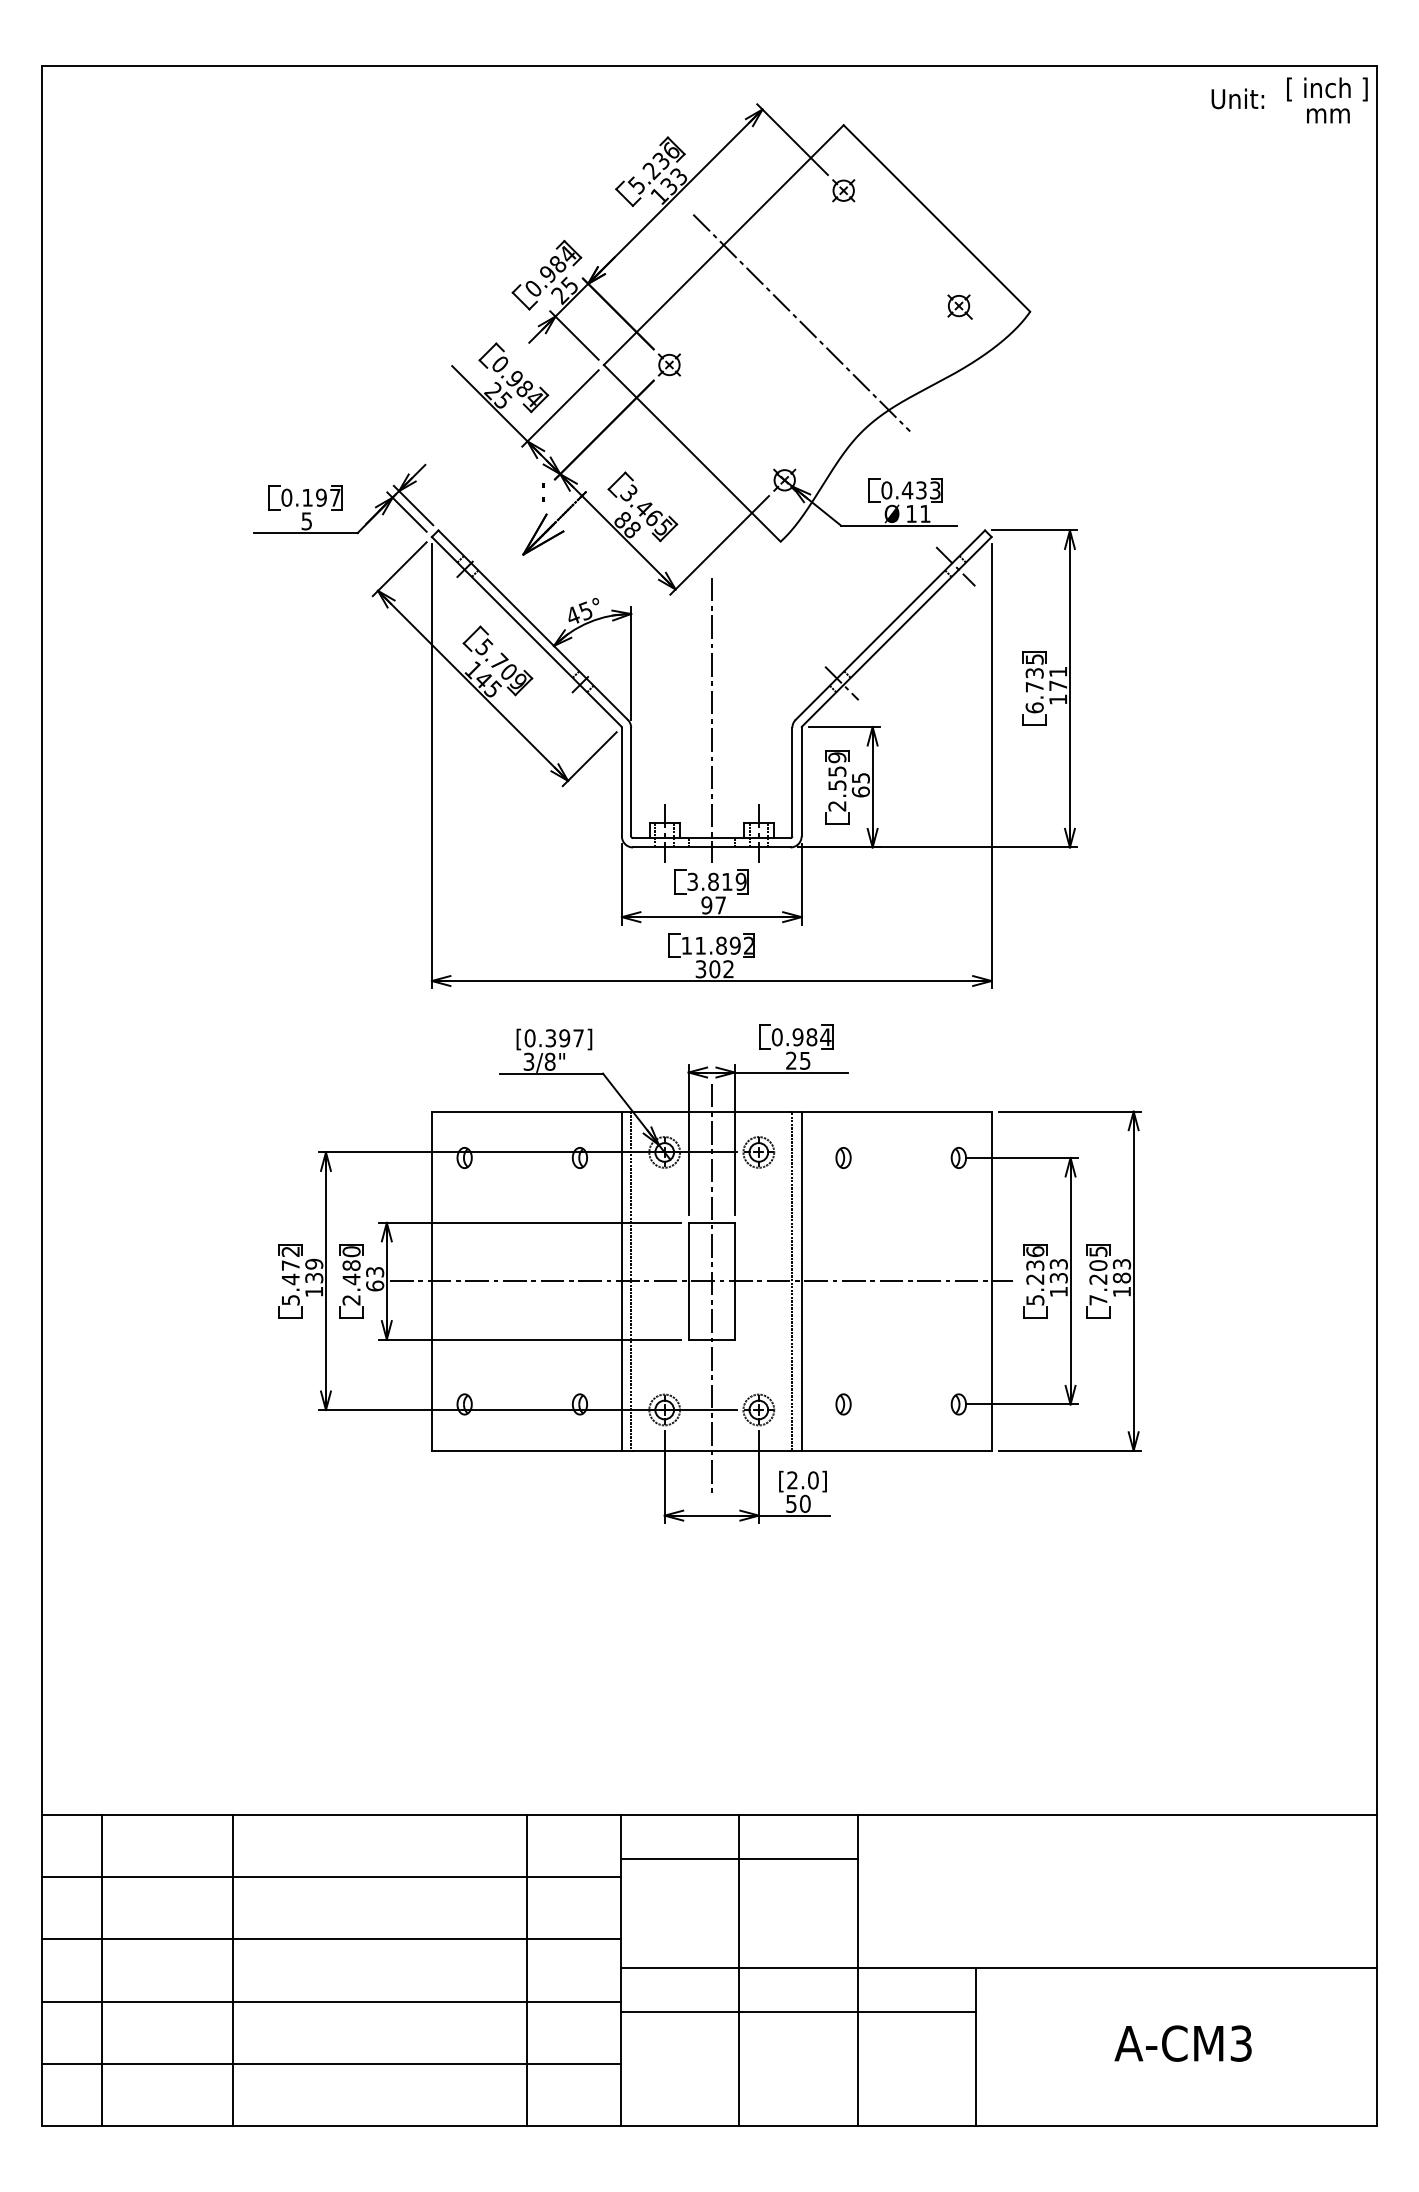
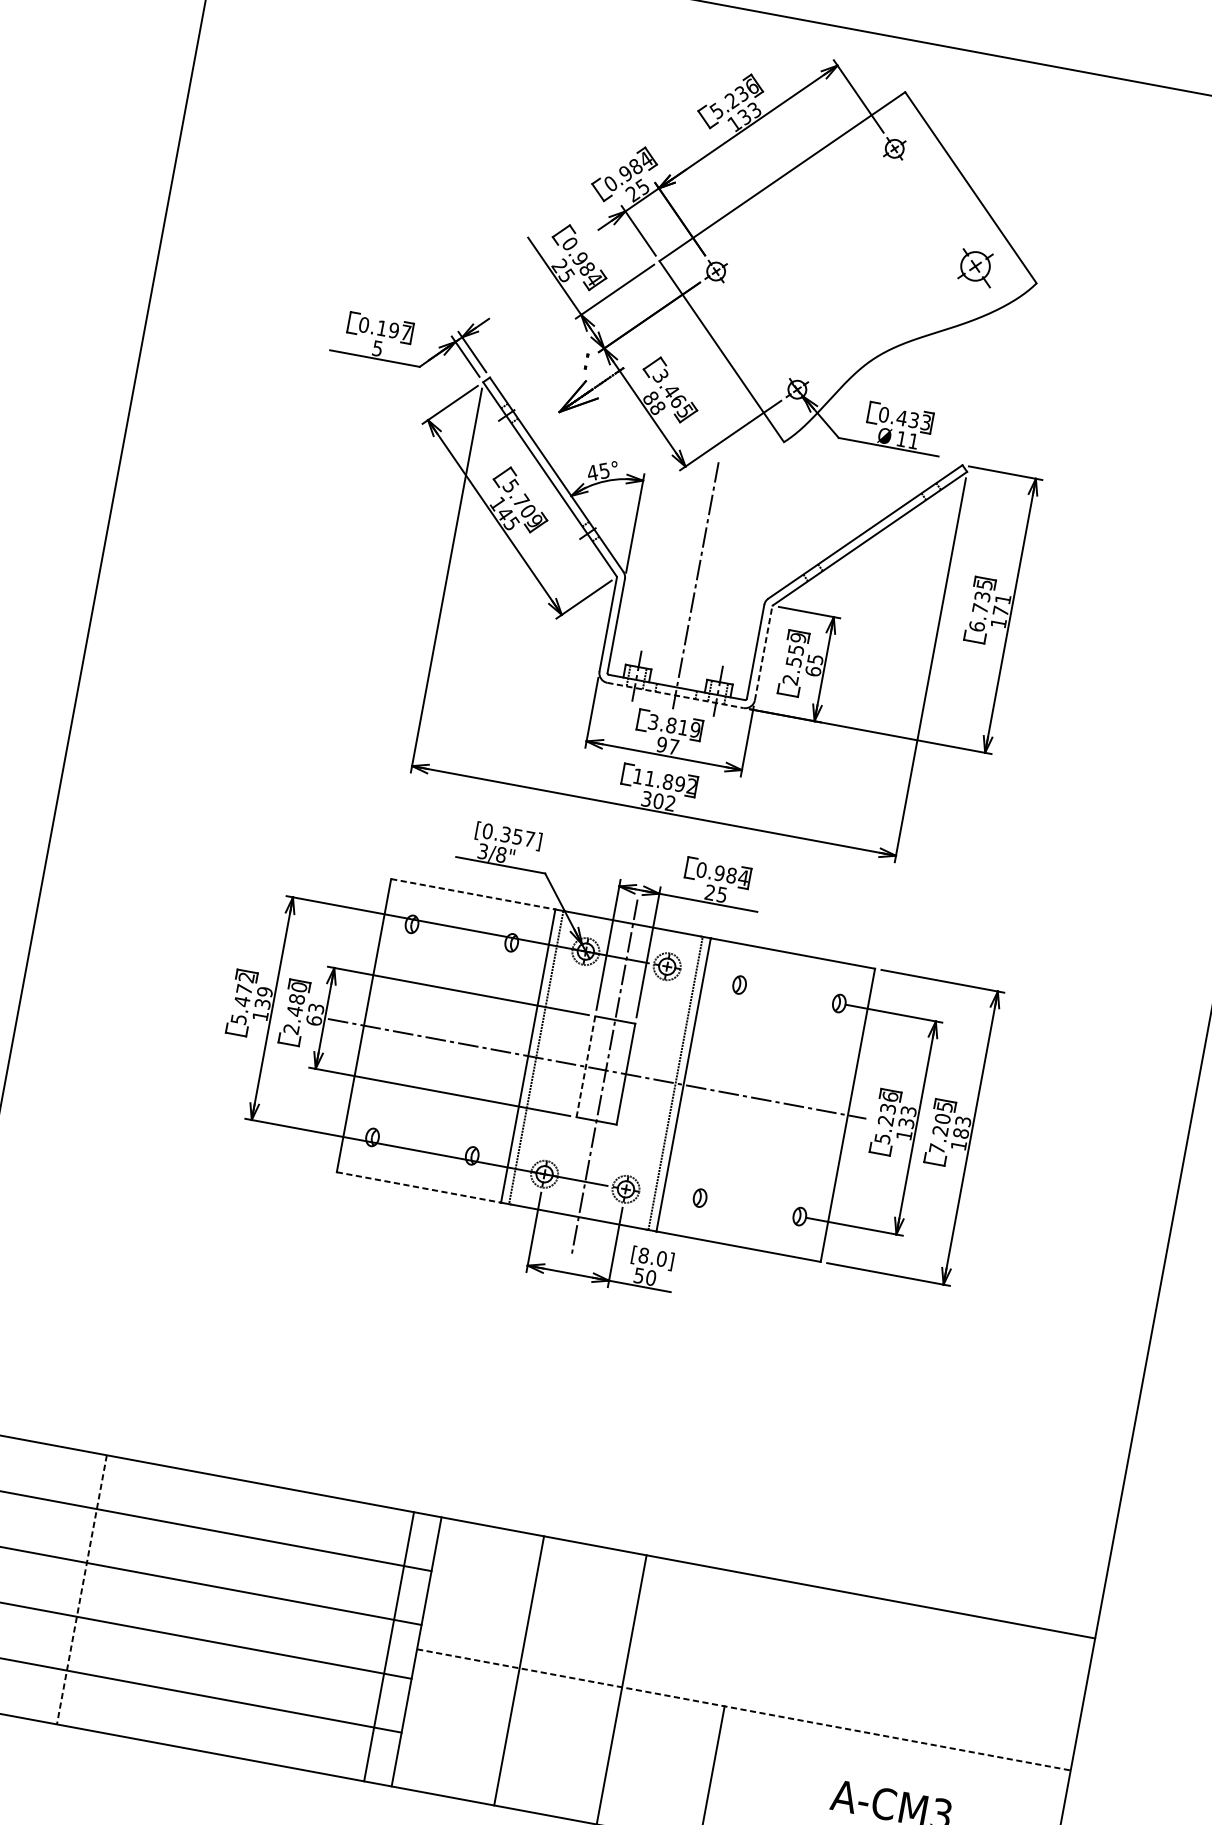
part: (959, 306) -> (976, 267), size x1.6
line: (801, 322) -> (837, 255), removed
line: (955, 566) -> (931, 491), removed
line: (841, 683) -> (813, 574), removed
line: (801, 781) -> (763, 652), solid -> dashed
line: (711, 847) -> (675, 695), solid -> dashed
text: (564, 1038) -> (517, 837), [0.397] -> [0.357]
line: (526, 1111) -> (472, 894), solid -> dashed
line: (688, 1281) -> (585, 1067), solid -> dashed
line: (526, 1450) -> (418, 1187), solid -> dashed
text: (792, 1480) -> (643, 1255), [2.0] -> [8.0]
line: (738, 1859) -> (536, 1574), removed
line: (999, 1967) -> (744, 1709), solid -> dashed
line: (233, 1970) -> (81, 1589), solid -> dashed
line: (526, 1970) -> (388, 1646), moved
line: (798, 2012) -> (563, 1716), removed

